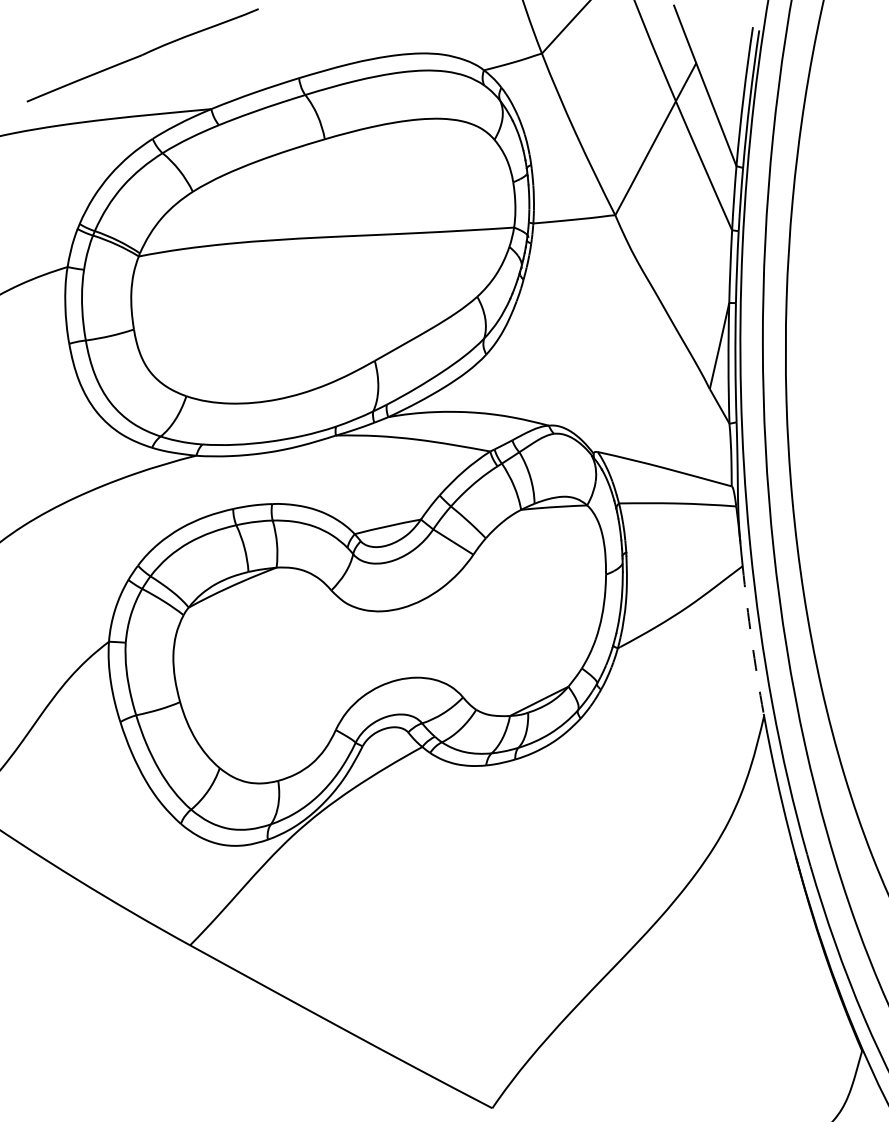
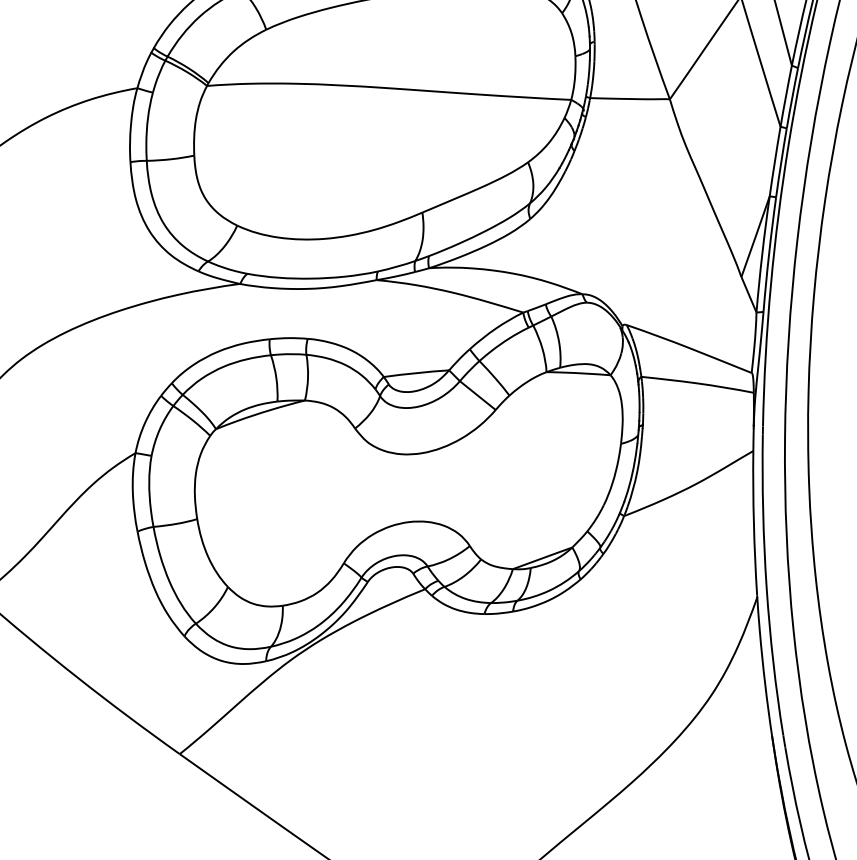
arc: (751, 640) -> (753, 523), dashed -> solid

